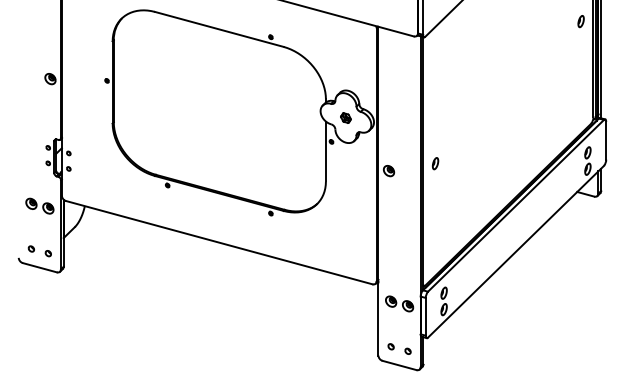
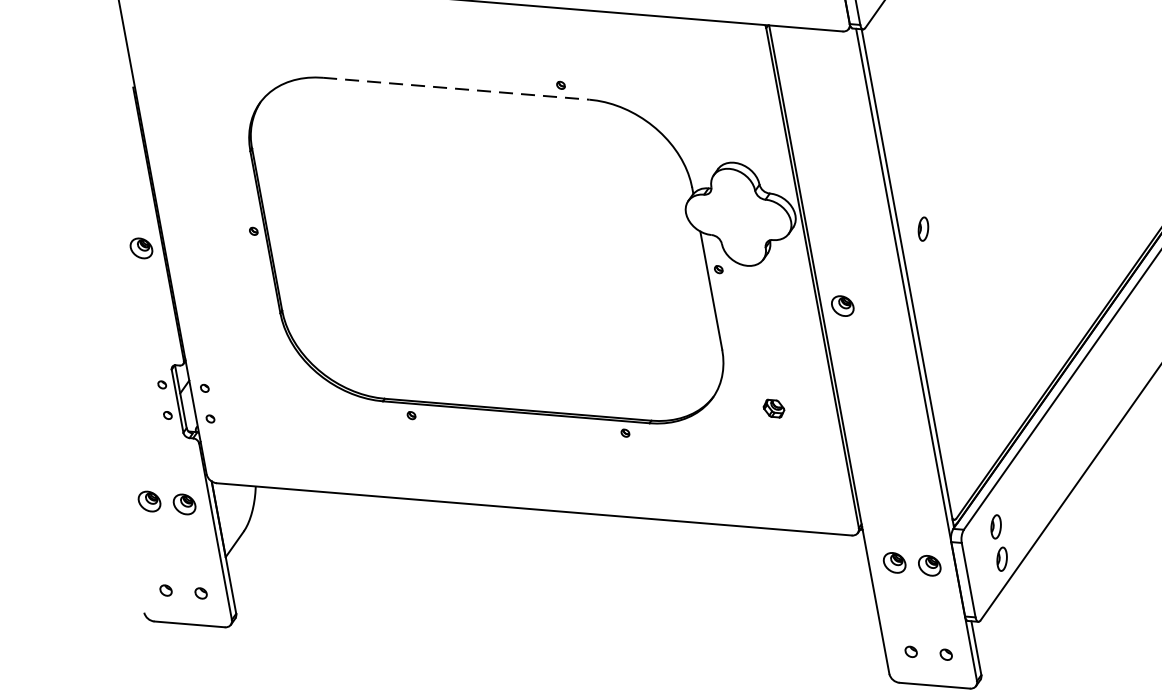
line: (219, 29) -> (456, 88), solid -> dashed
part: (345, 117) -> (772, 407), moved
part: (435, 163) -> (923, 228), moved

